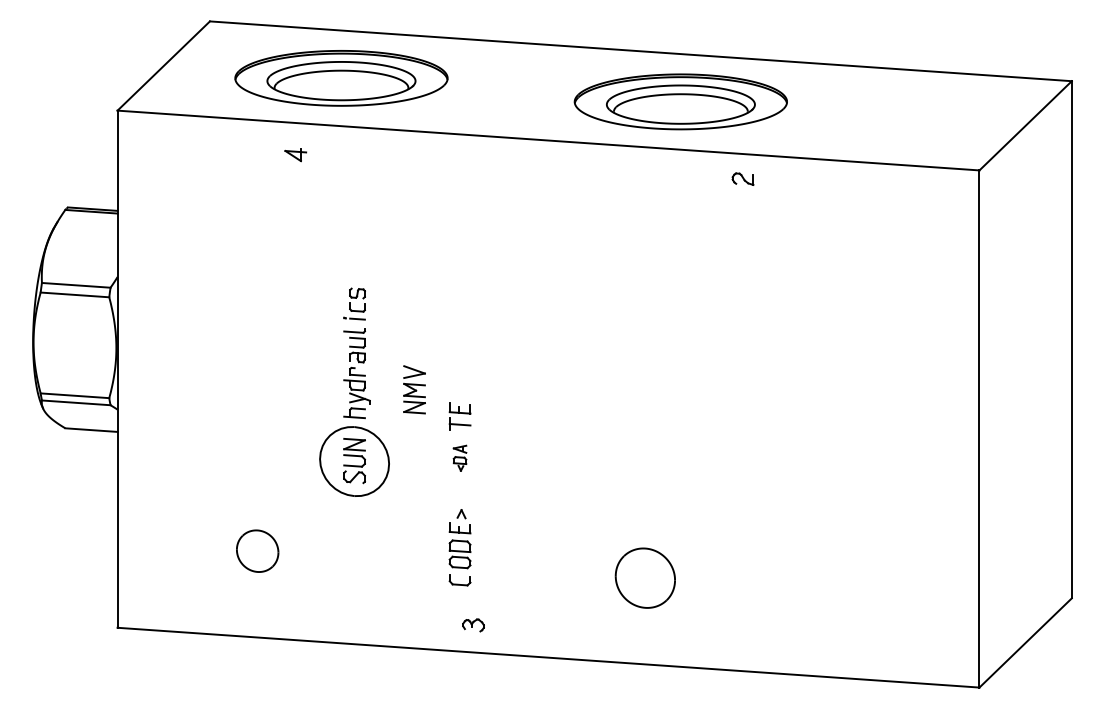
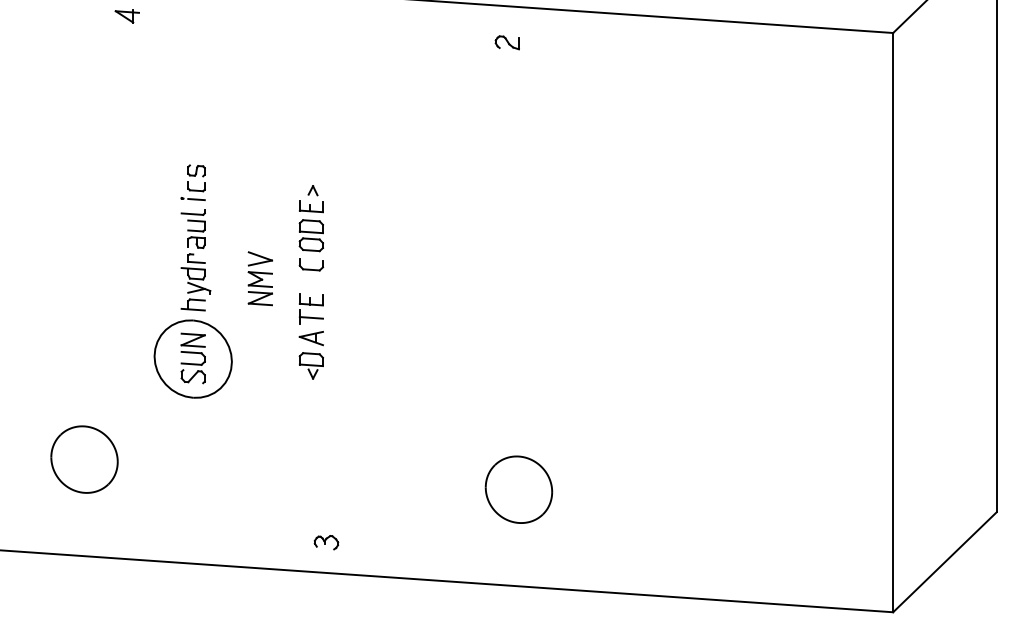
part: (742, 178) -> (506, 42), moved
part: (459, 458) -> (310, 355), size x1.67
part: (459, 547) -> (310, 227), moved
part: (257, 550) -> (84, 458), size x1.43

